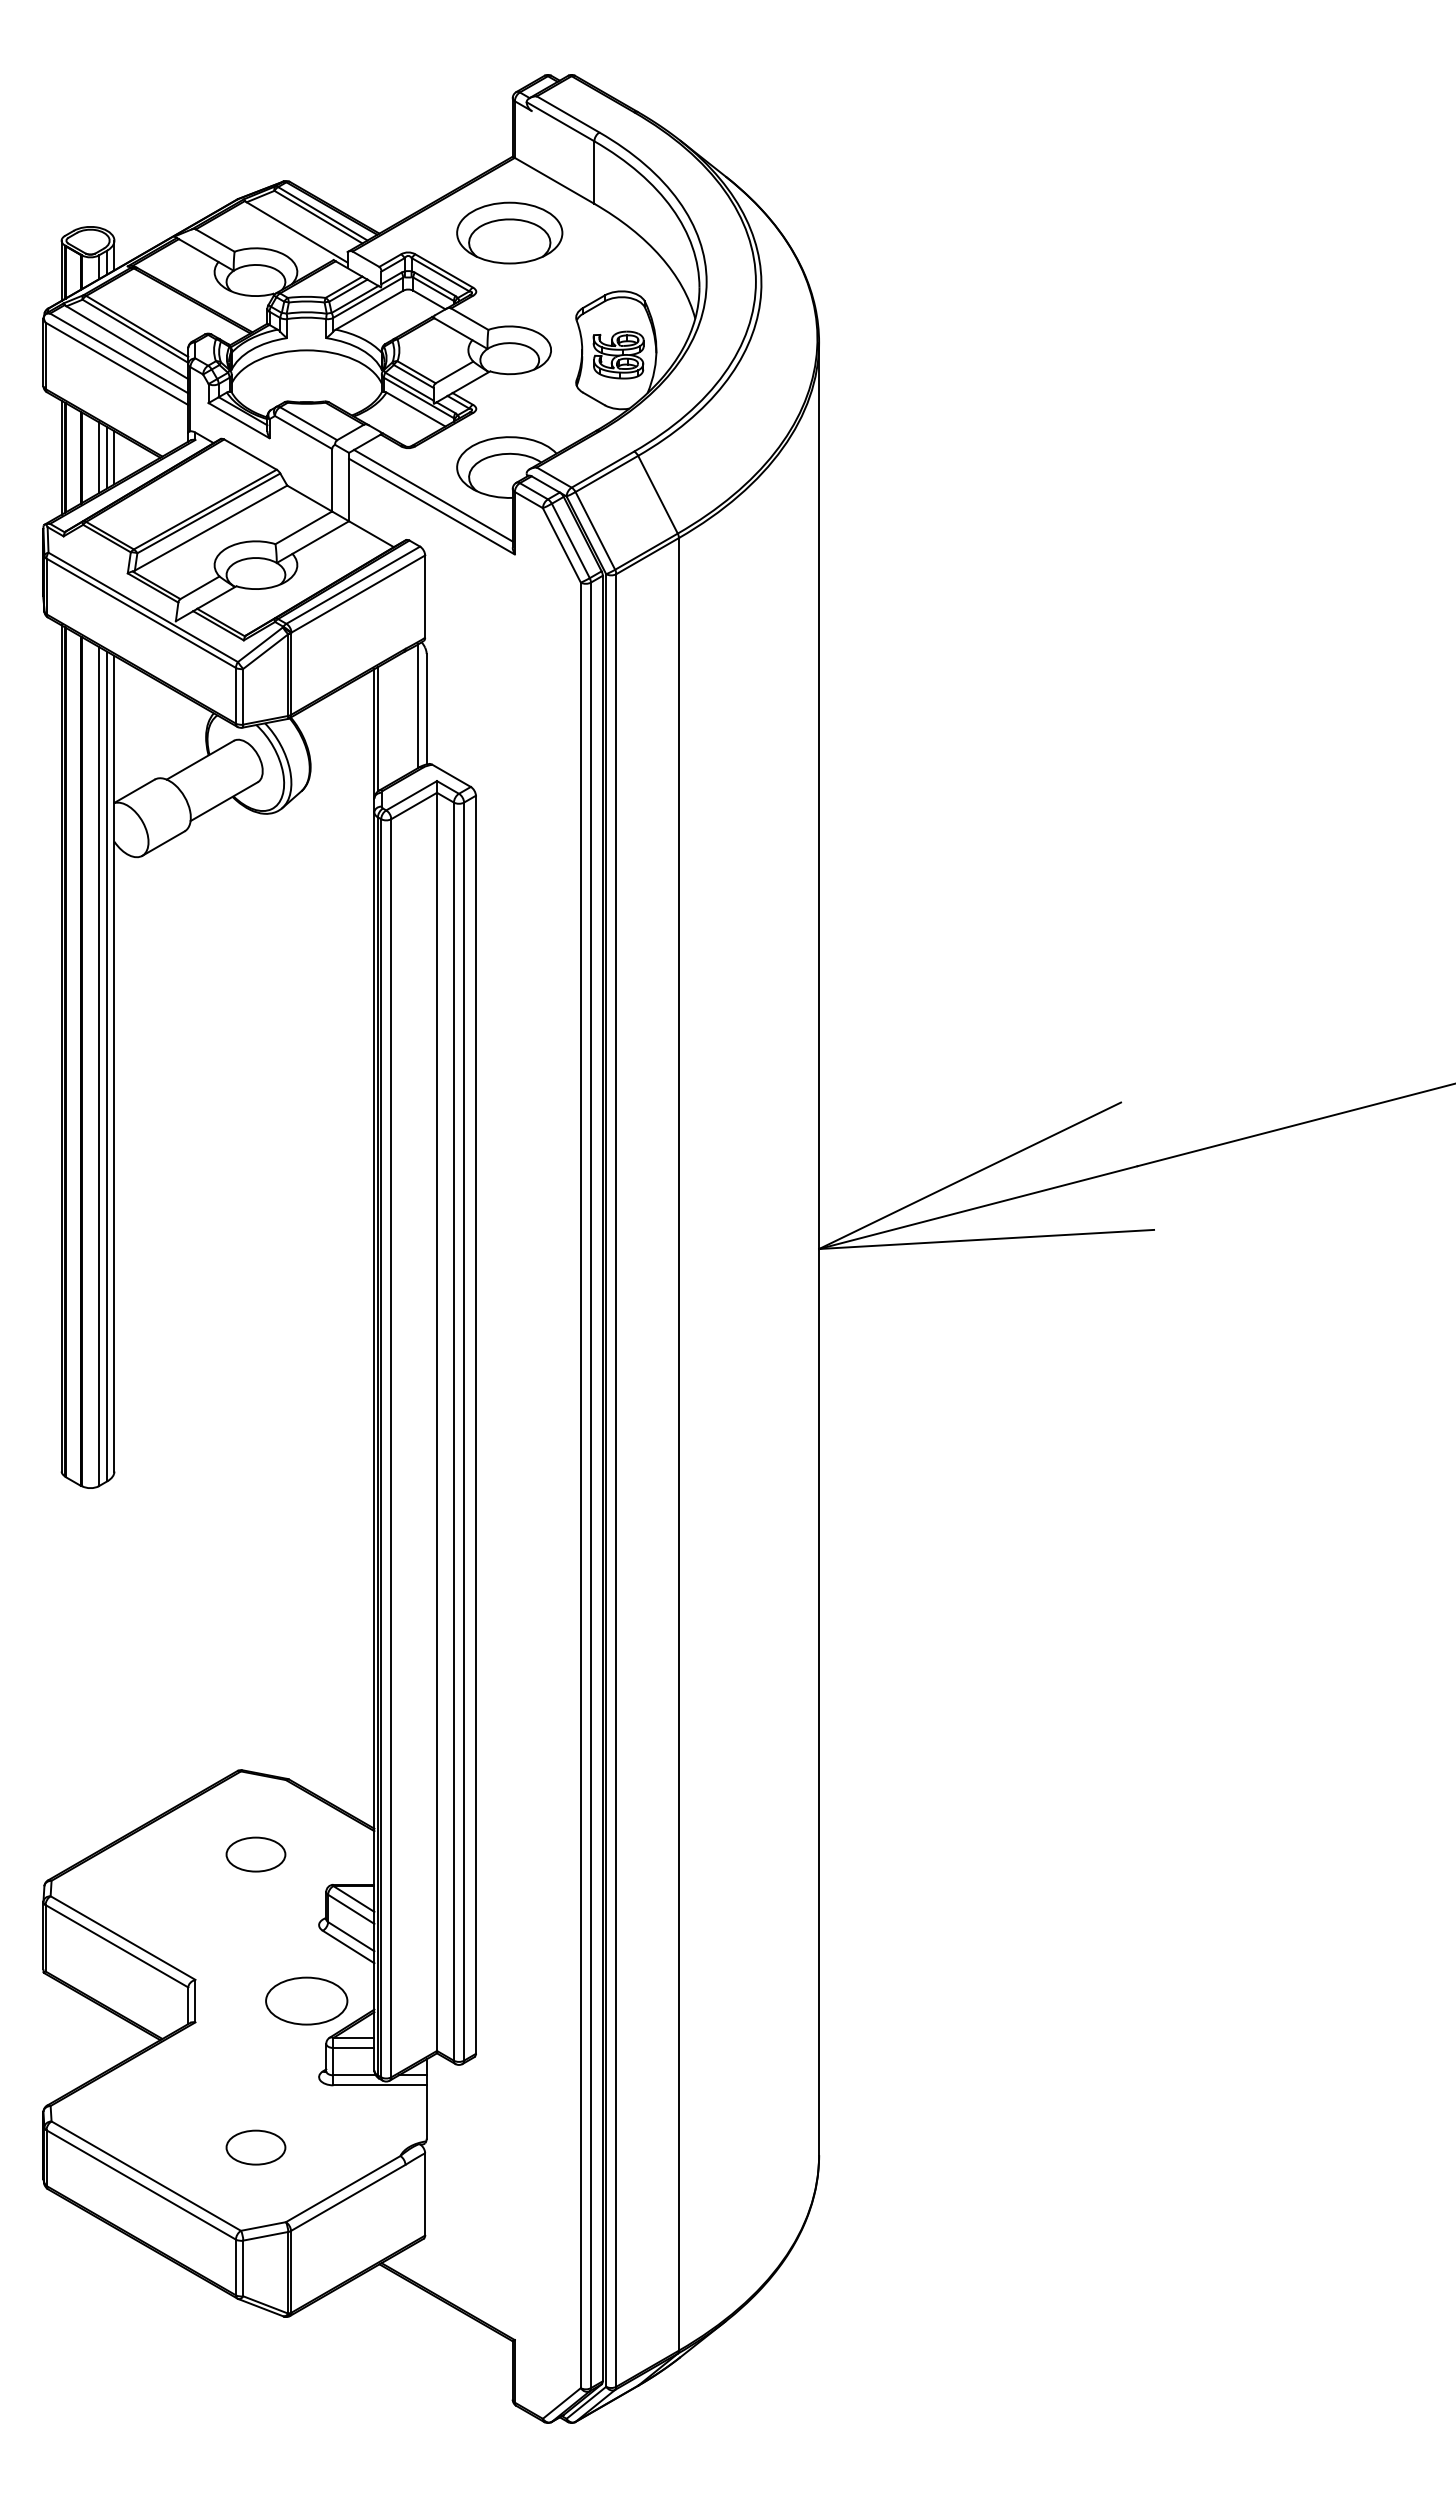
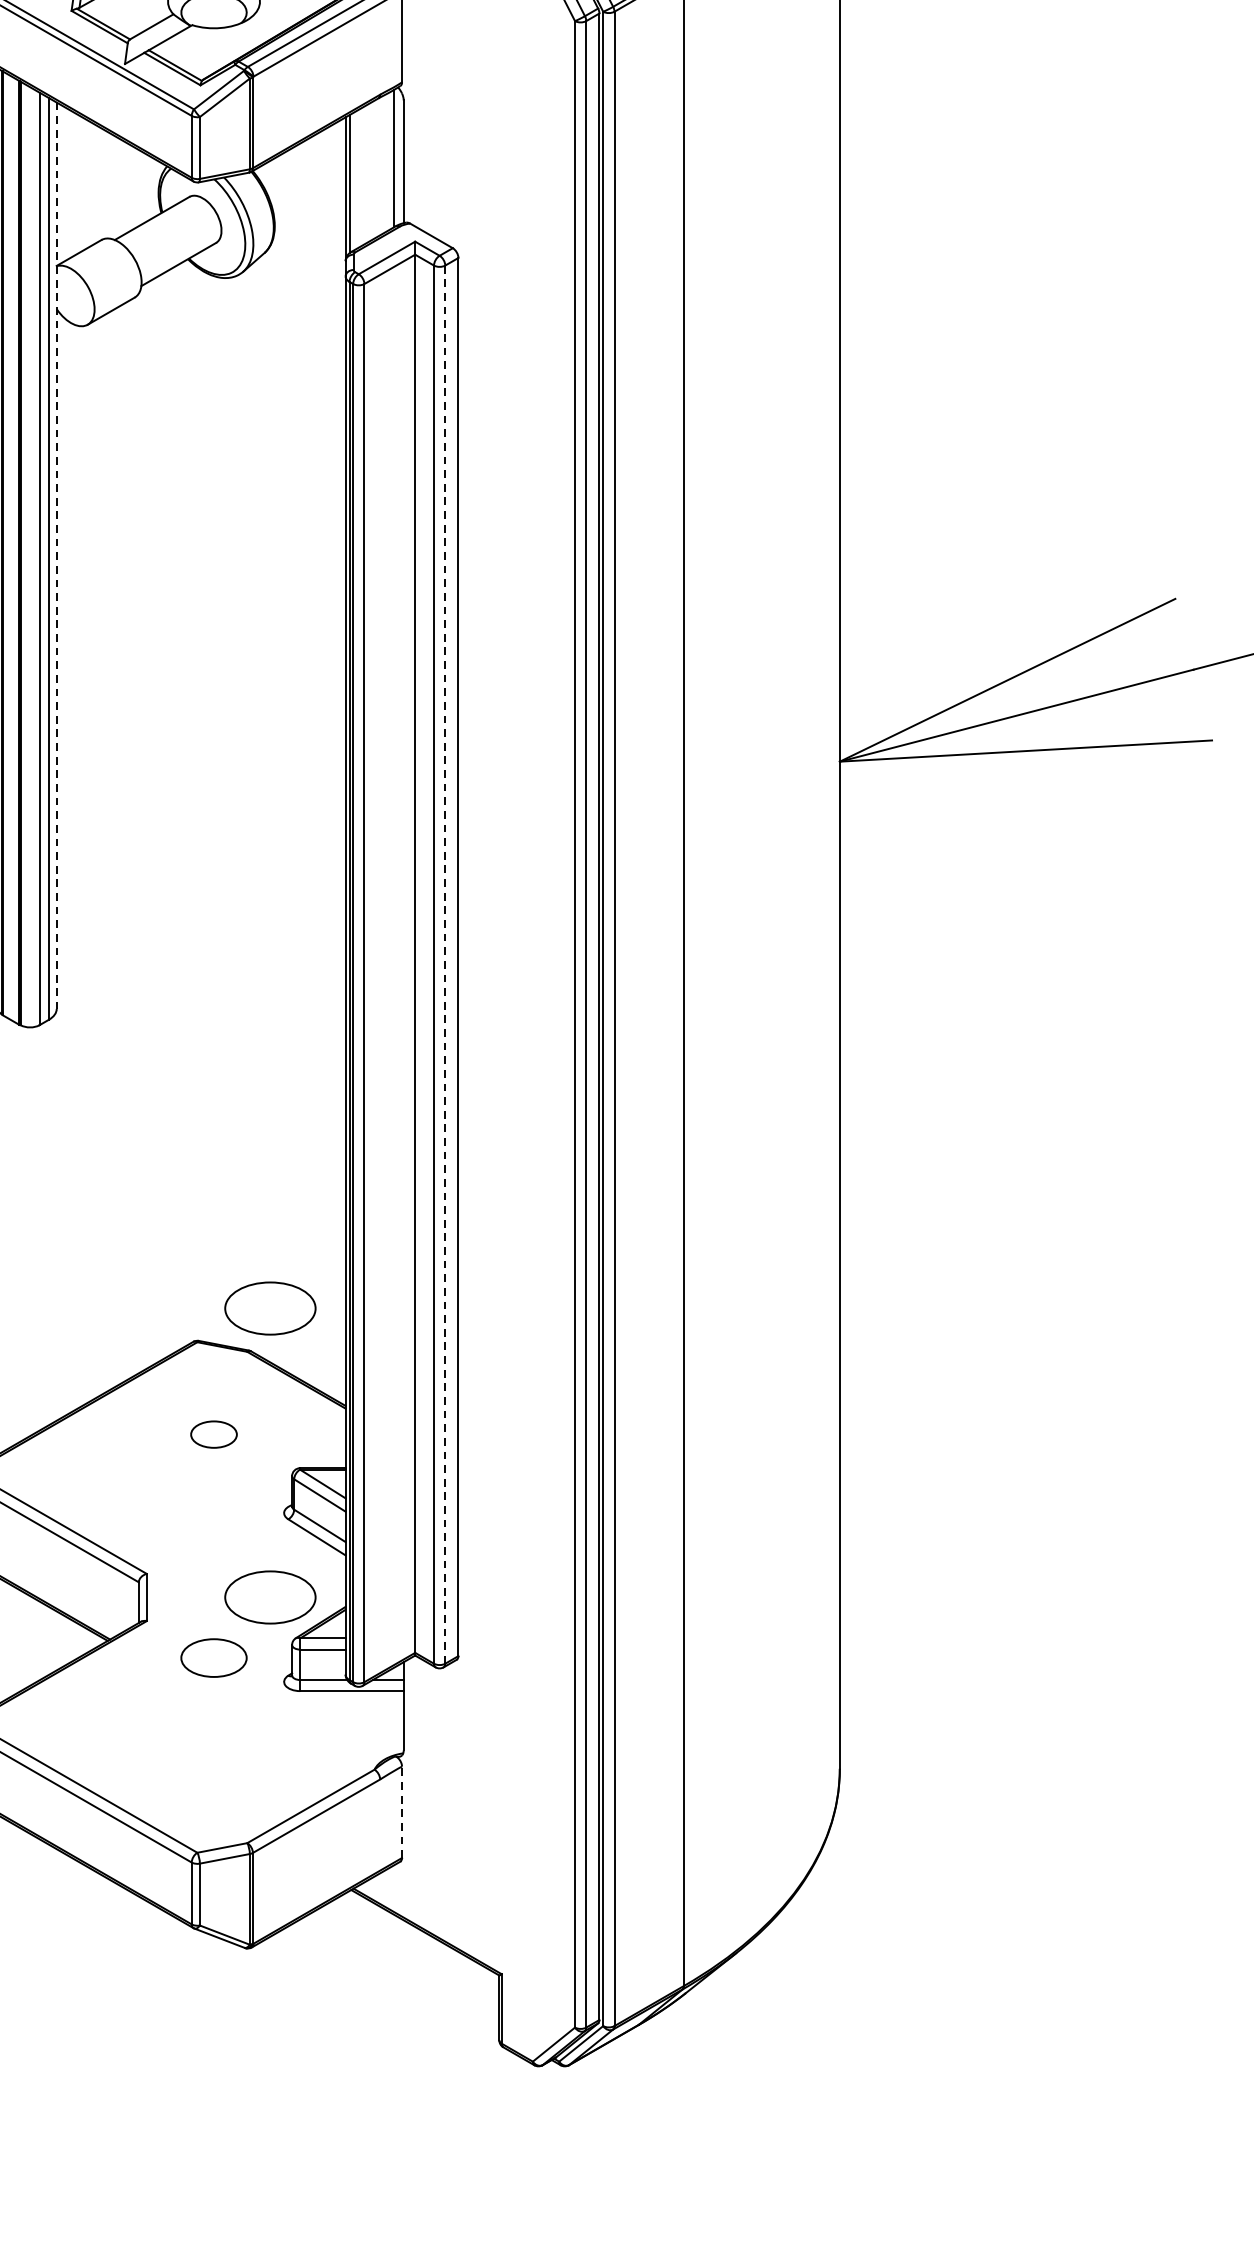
line: (114, 1063) -> (56, 555), solid -> dashed
line: (464, 1431) -> (445, 964), solid -> dashed
part: (306, 1740) -> (270, 1307), added
part: (255, 1854) -> (213, 1434), size x0.7
part: (255, 2147) -> (213, 1657), moved
line: (425, 2193) -> (402, 1811), solid -> dashed

